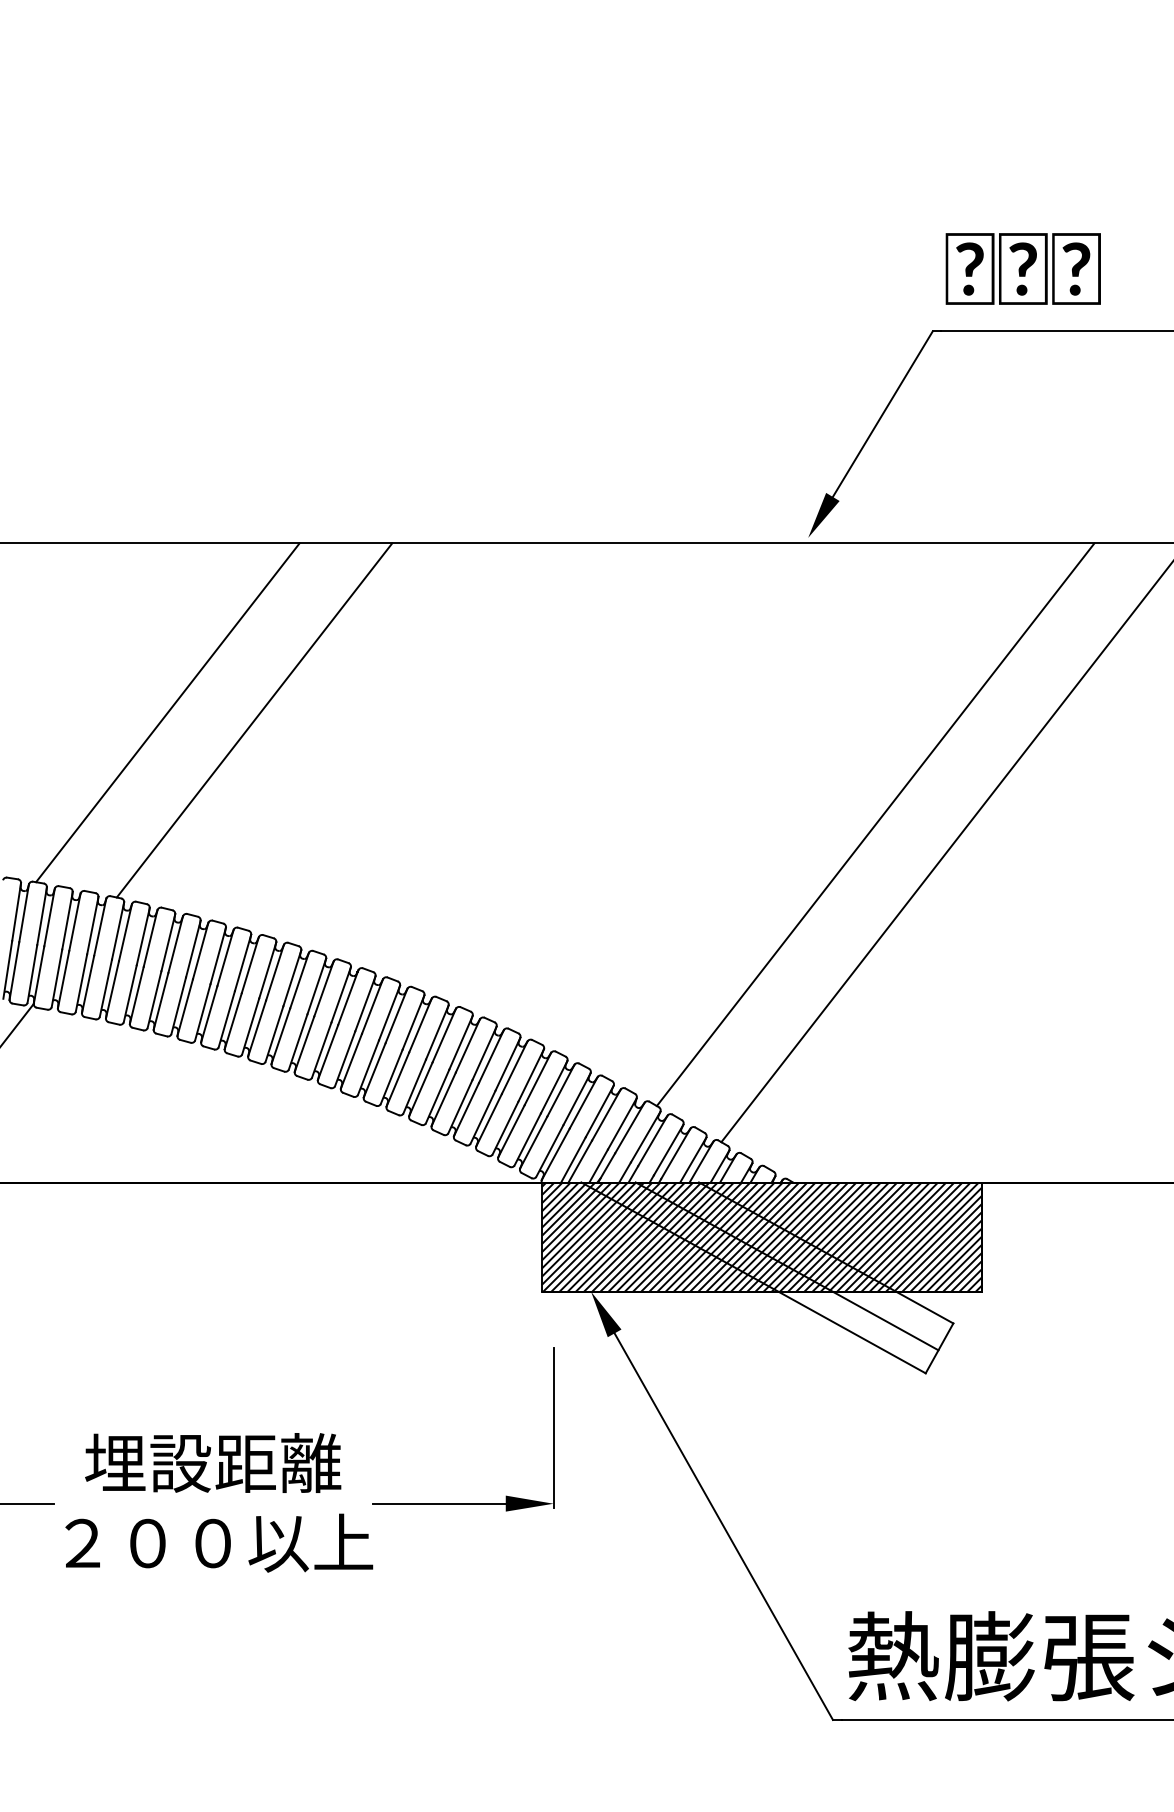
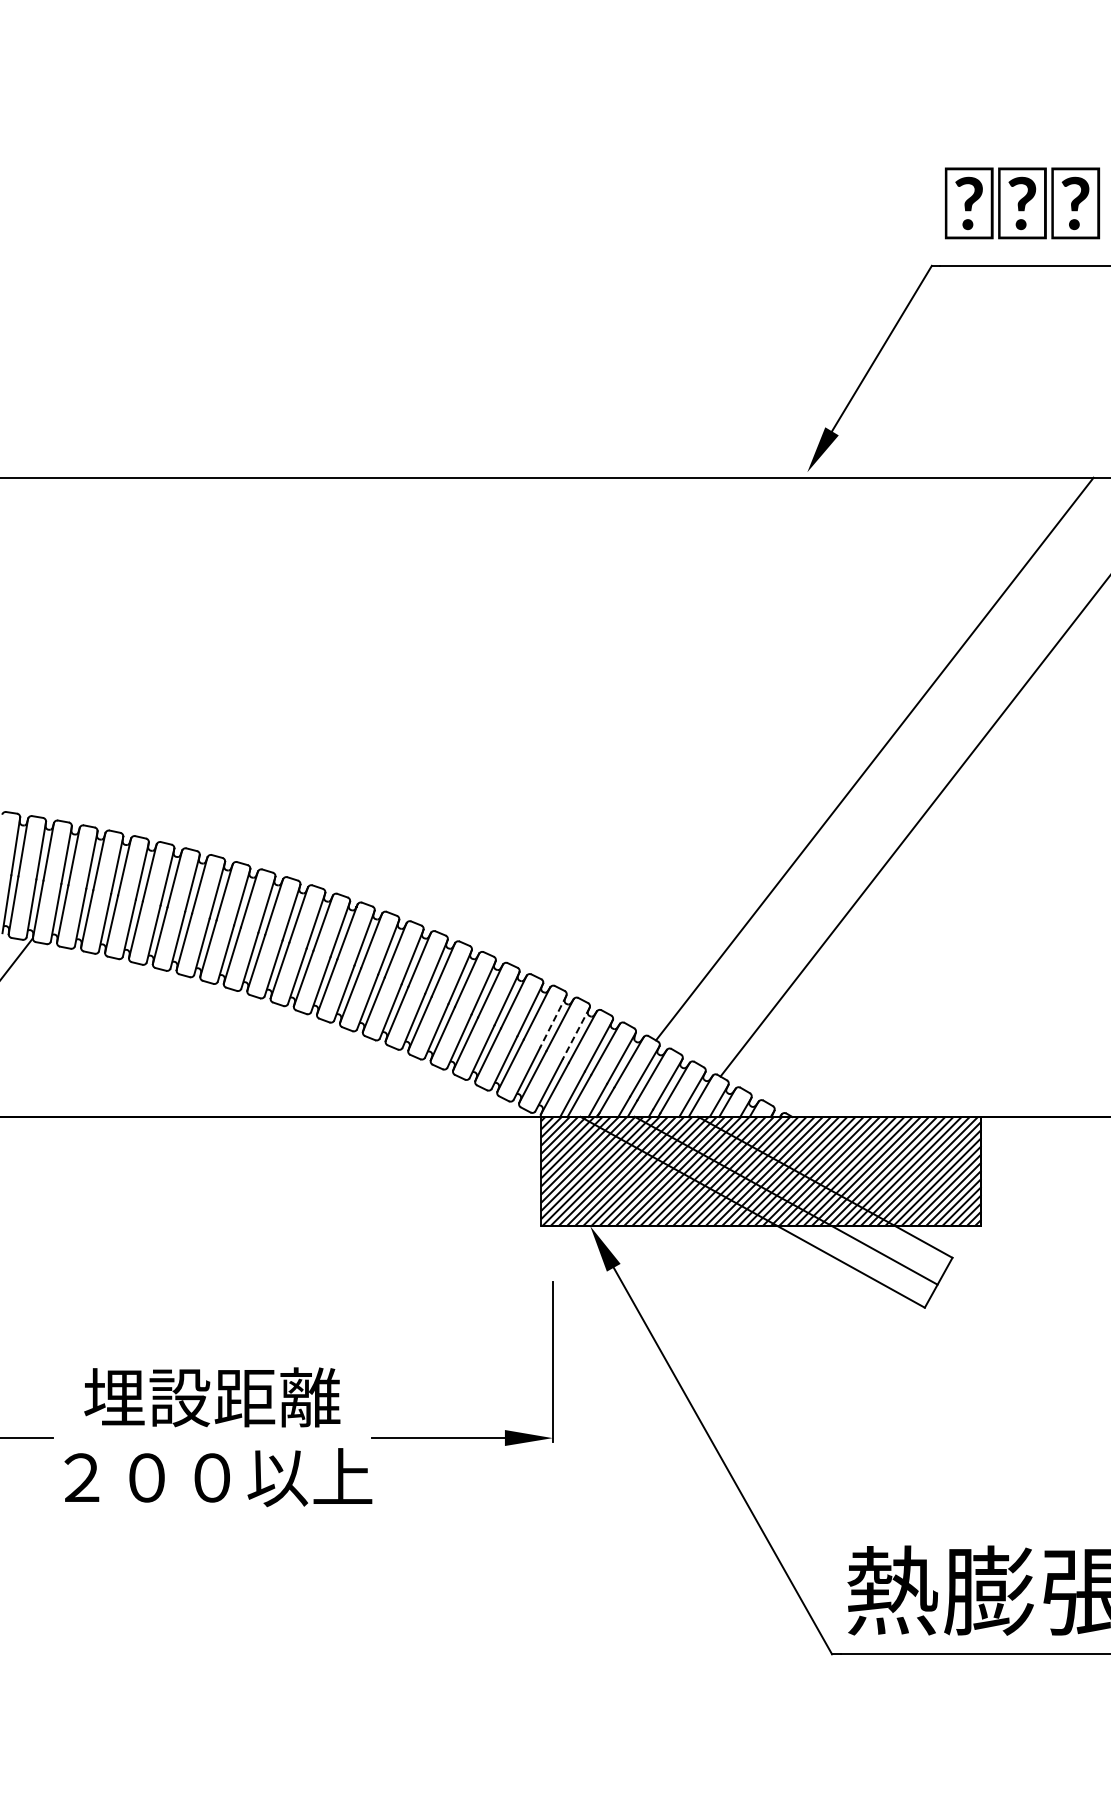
line: (167, 712) -> (166, 646), removed
line: (254, 720) -> (253, 654), removed
line: (553, 1087) -> (552, 1021), solid -> dashed
line: (576, 1099) -> (575, 1033), solid -> dashed

